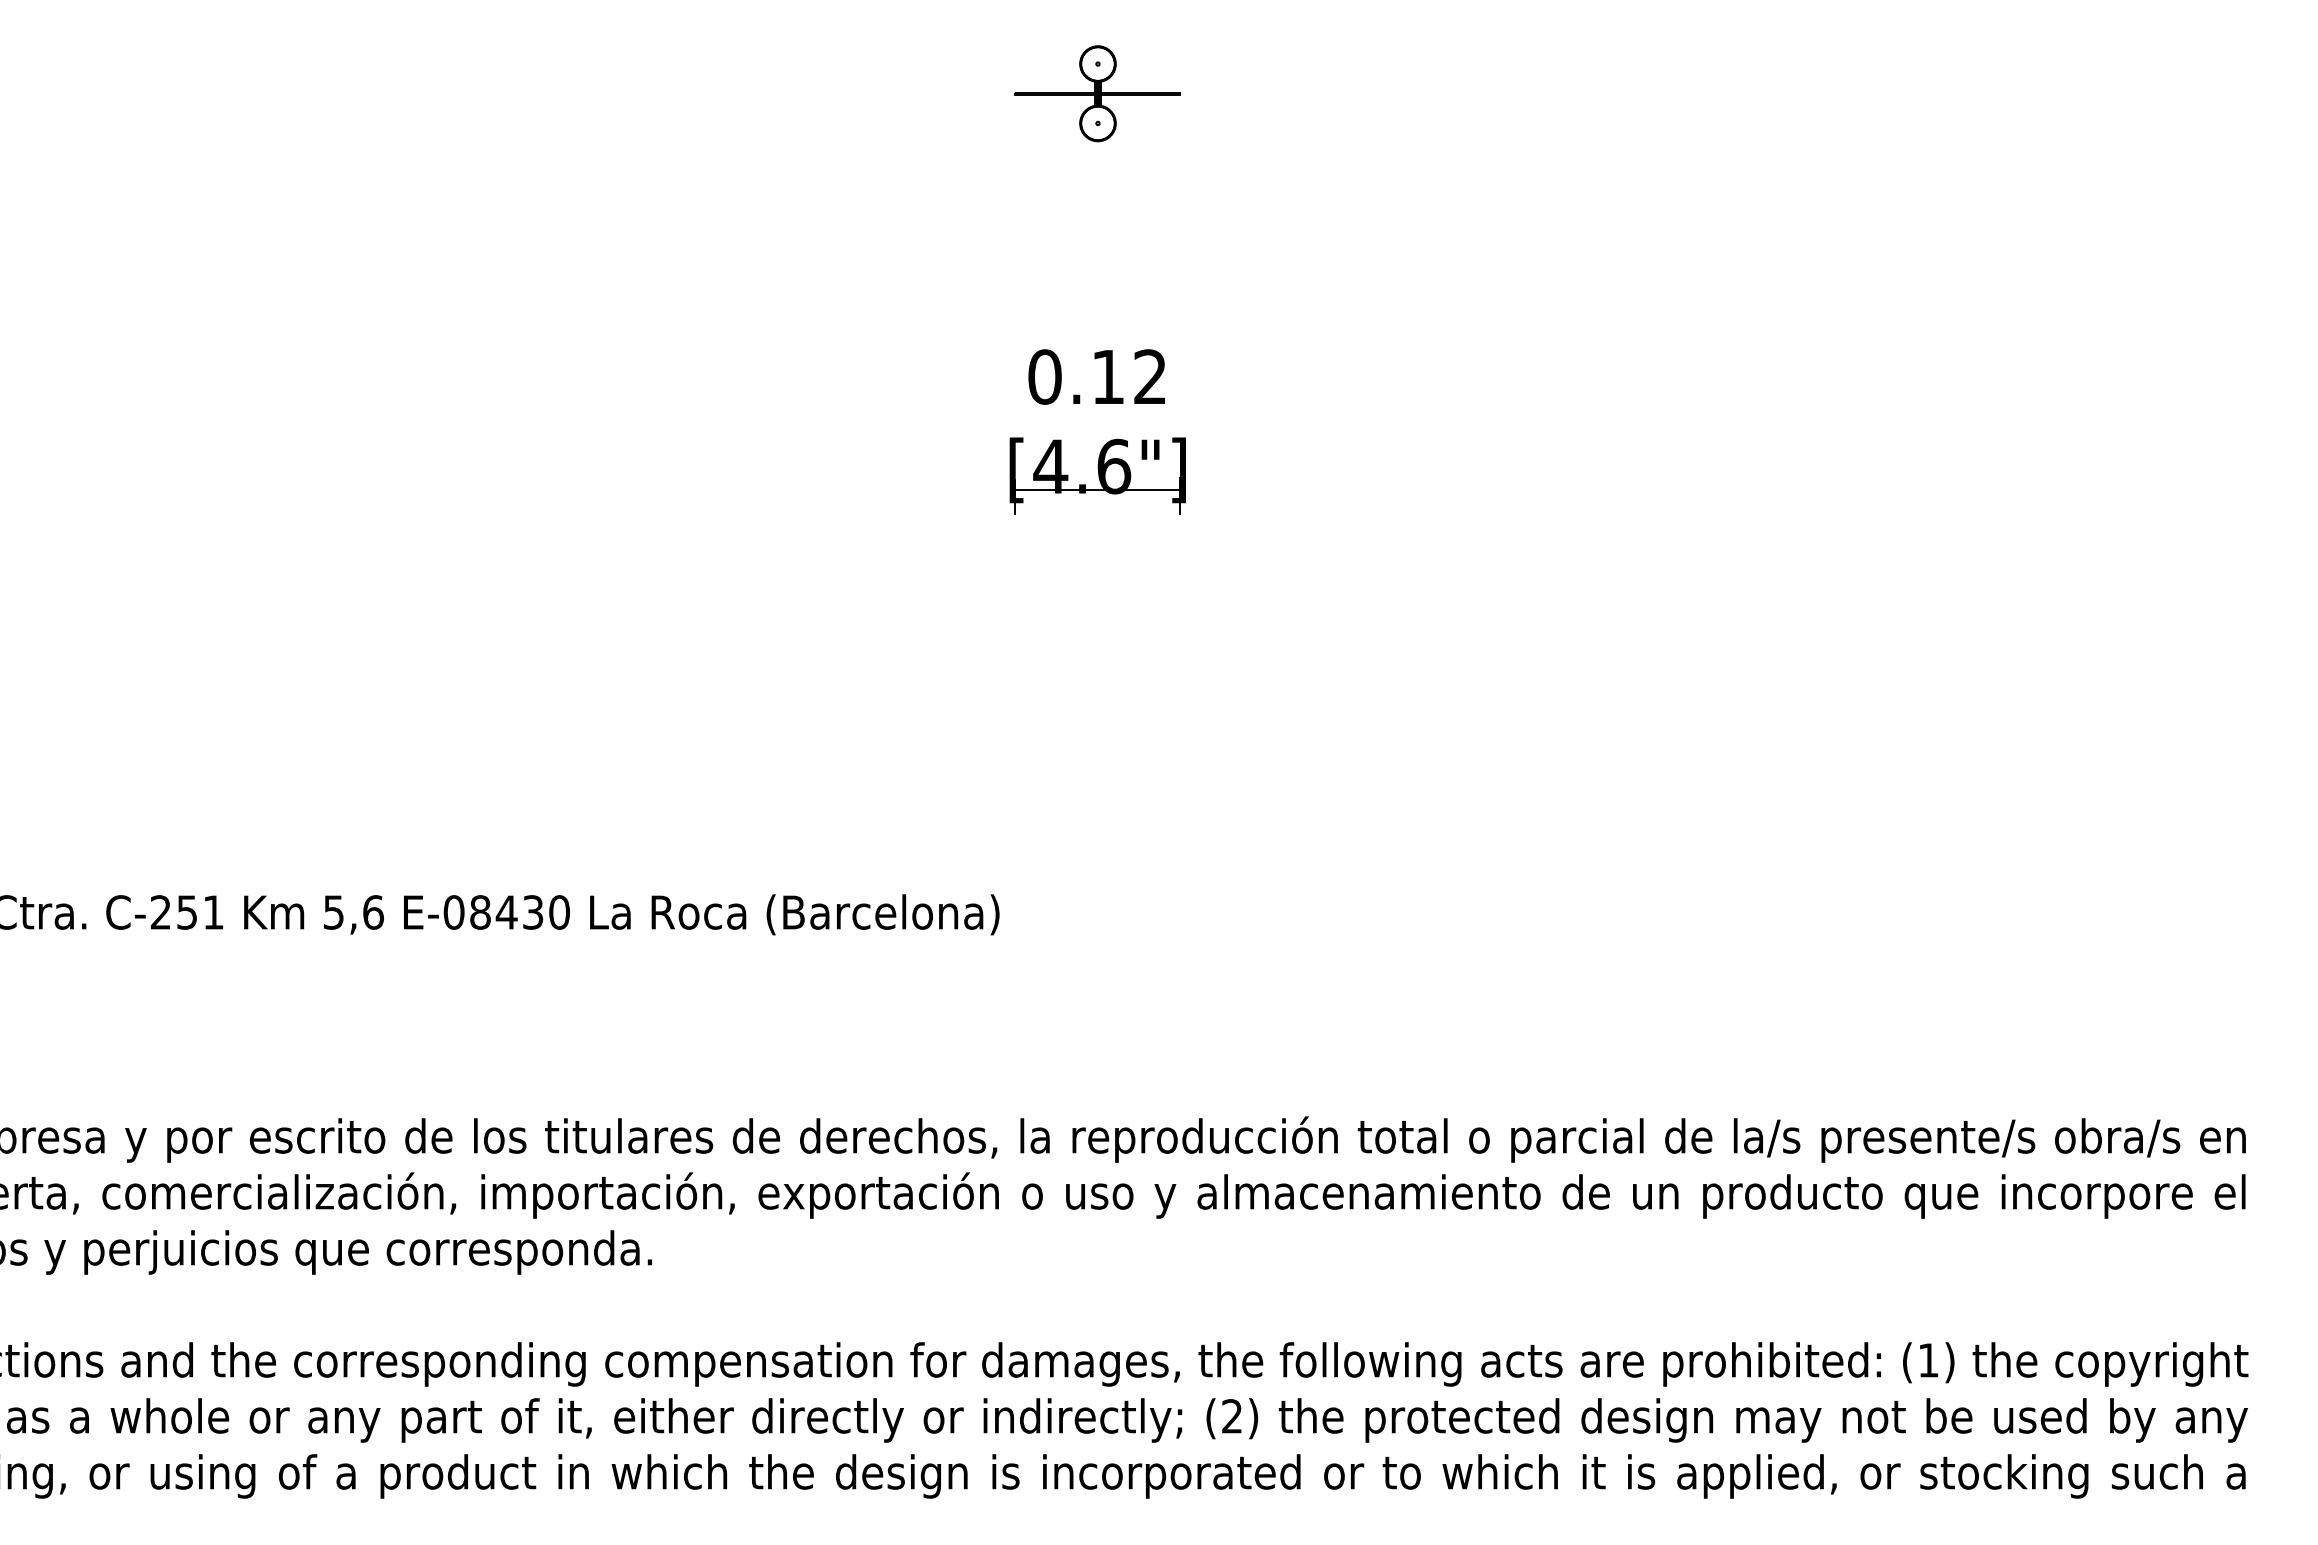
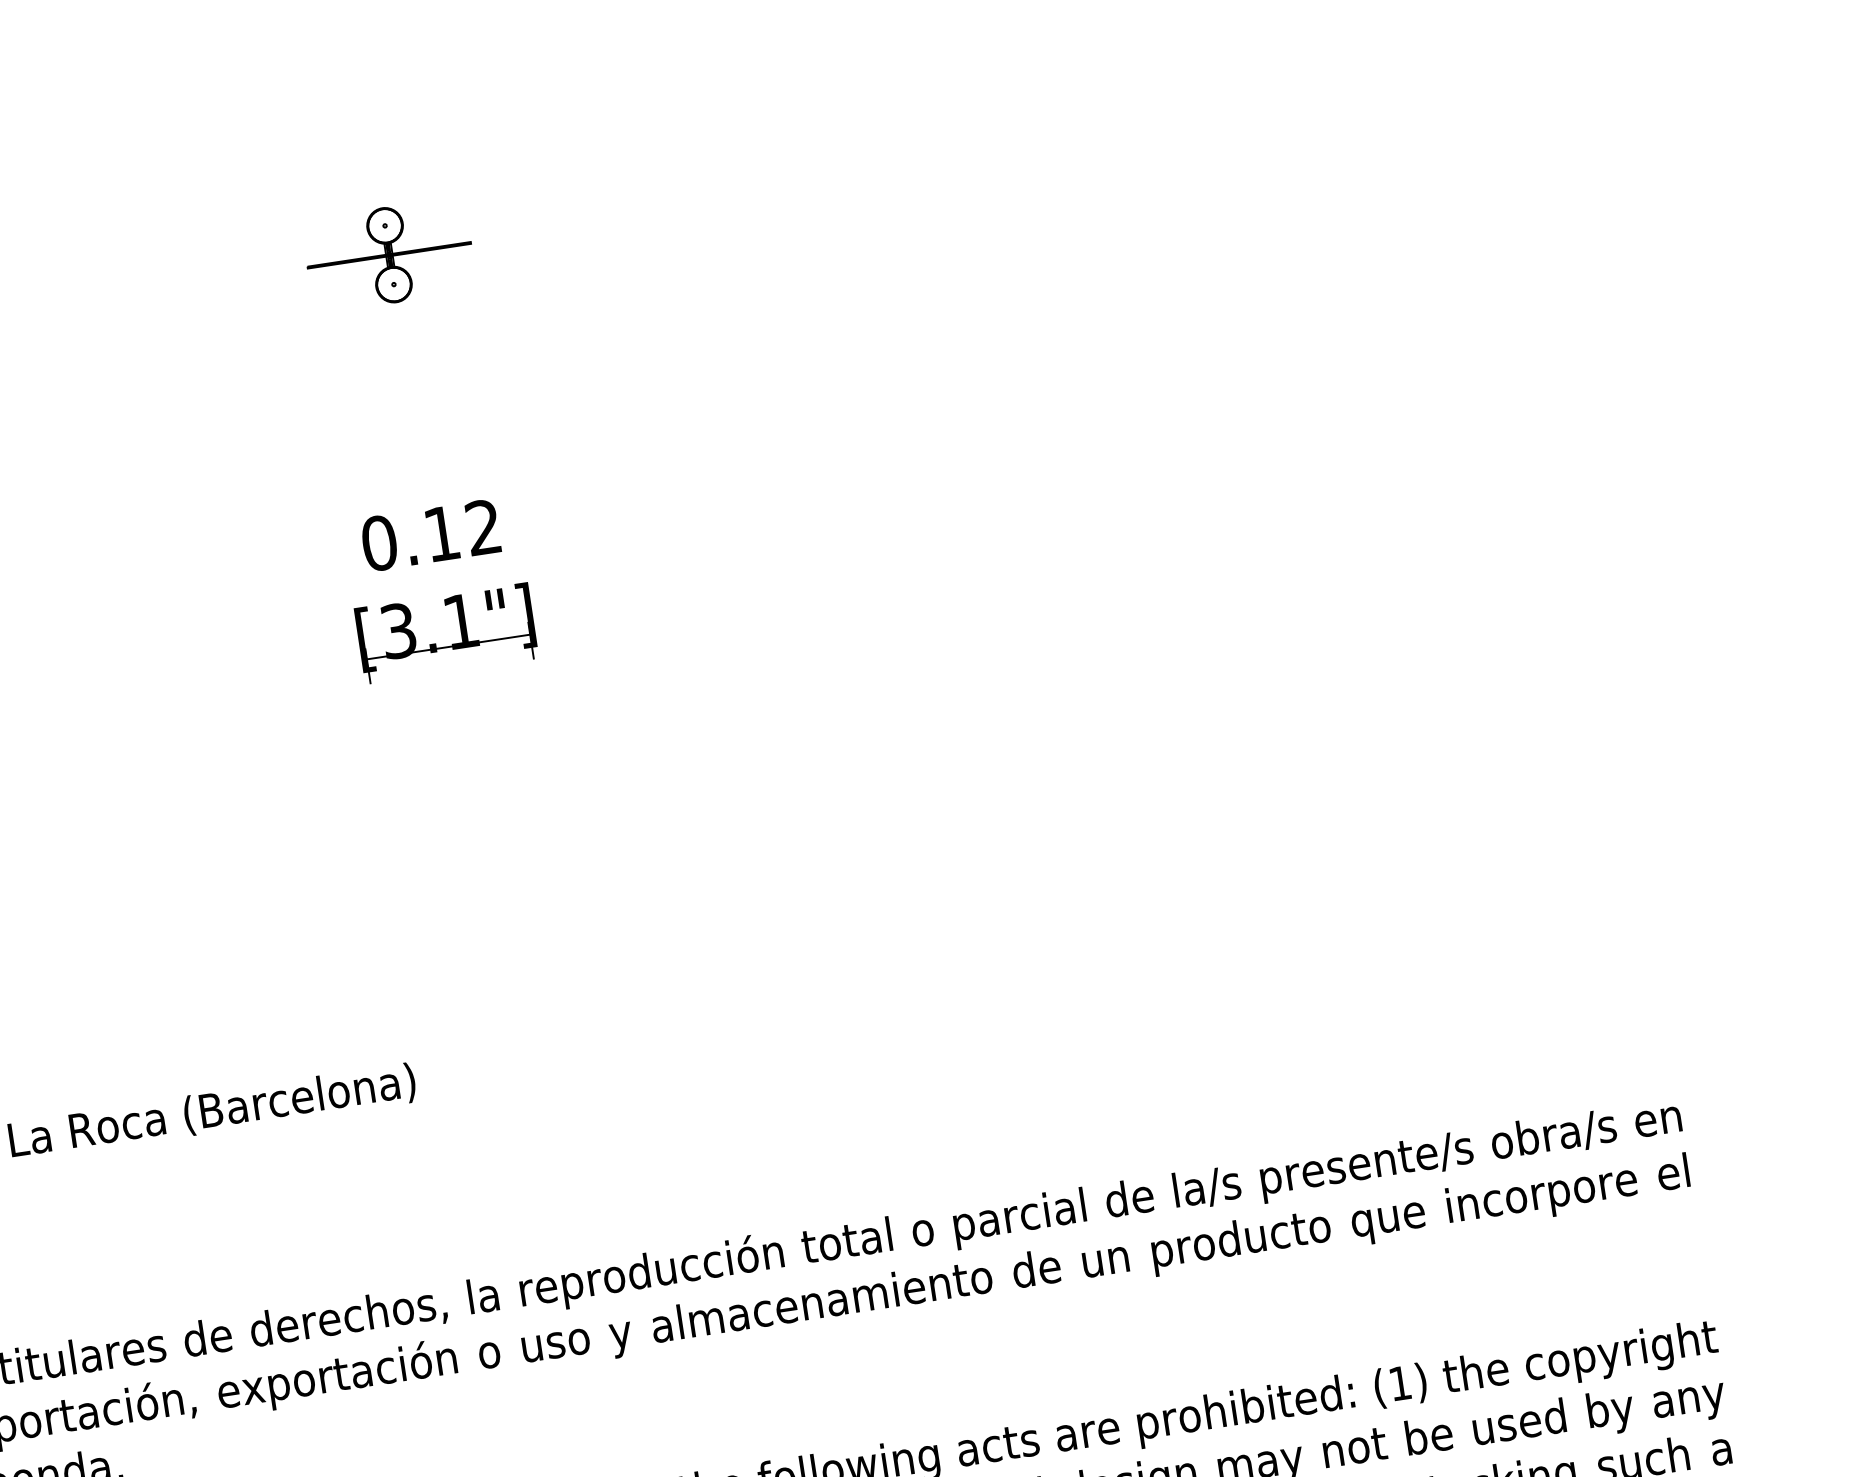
text: (1082, 466) -> (429, 626), [4.6"] -> [3.1"]

